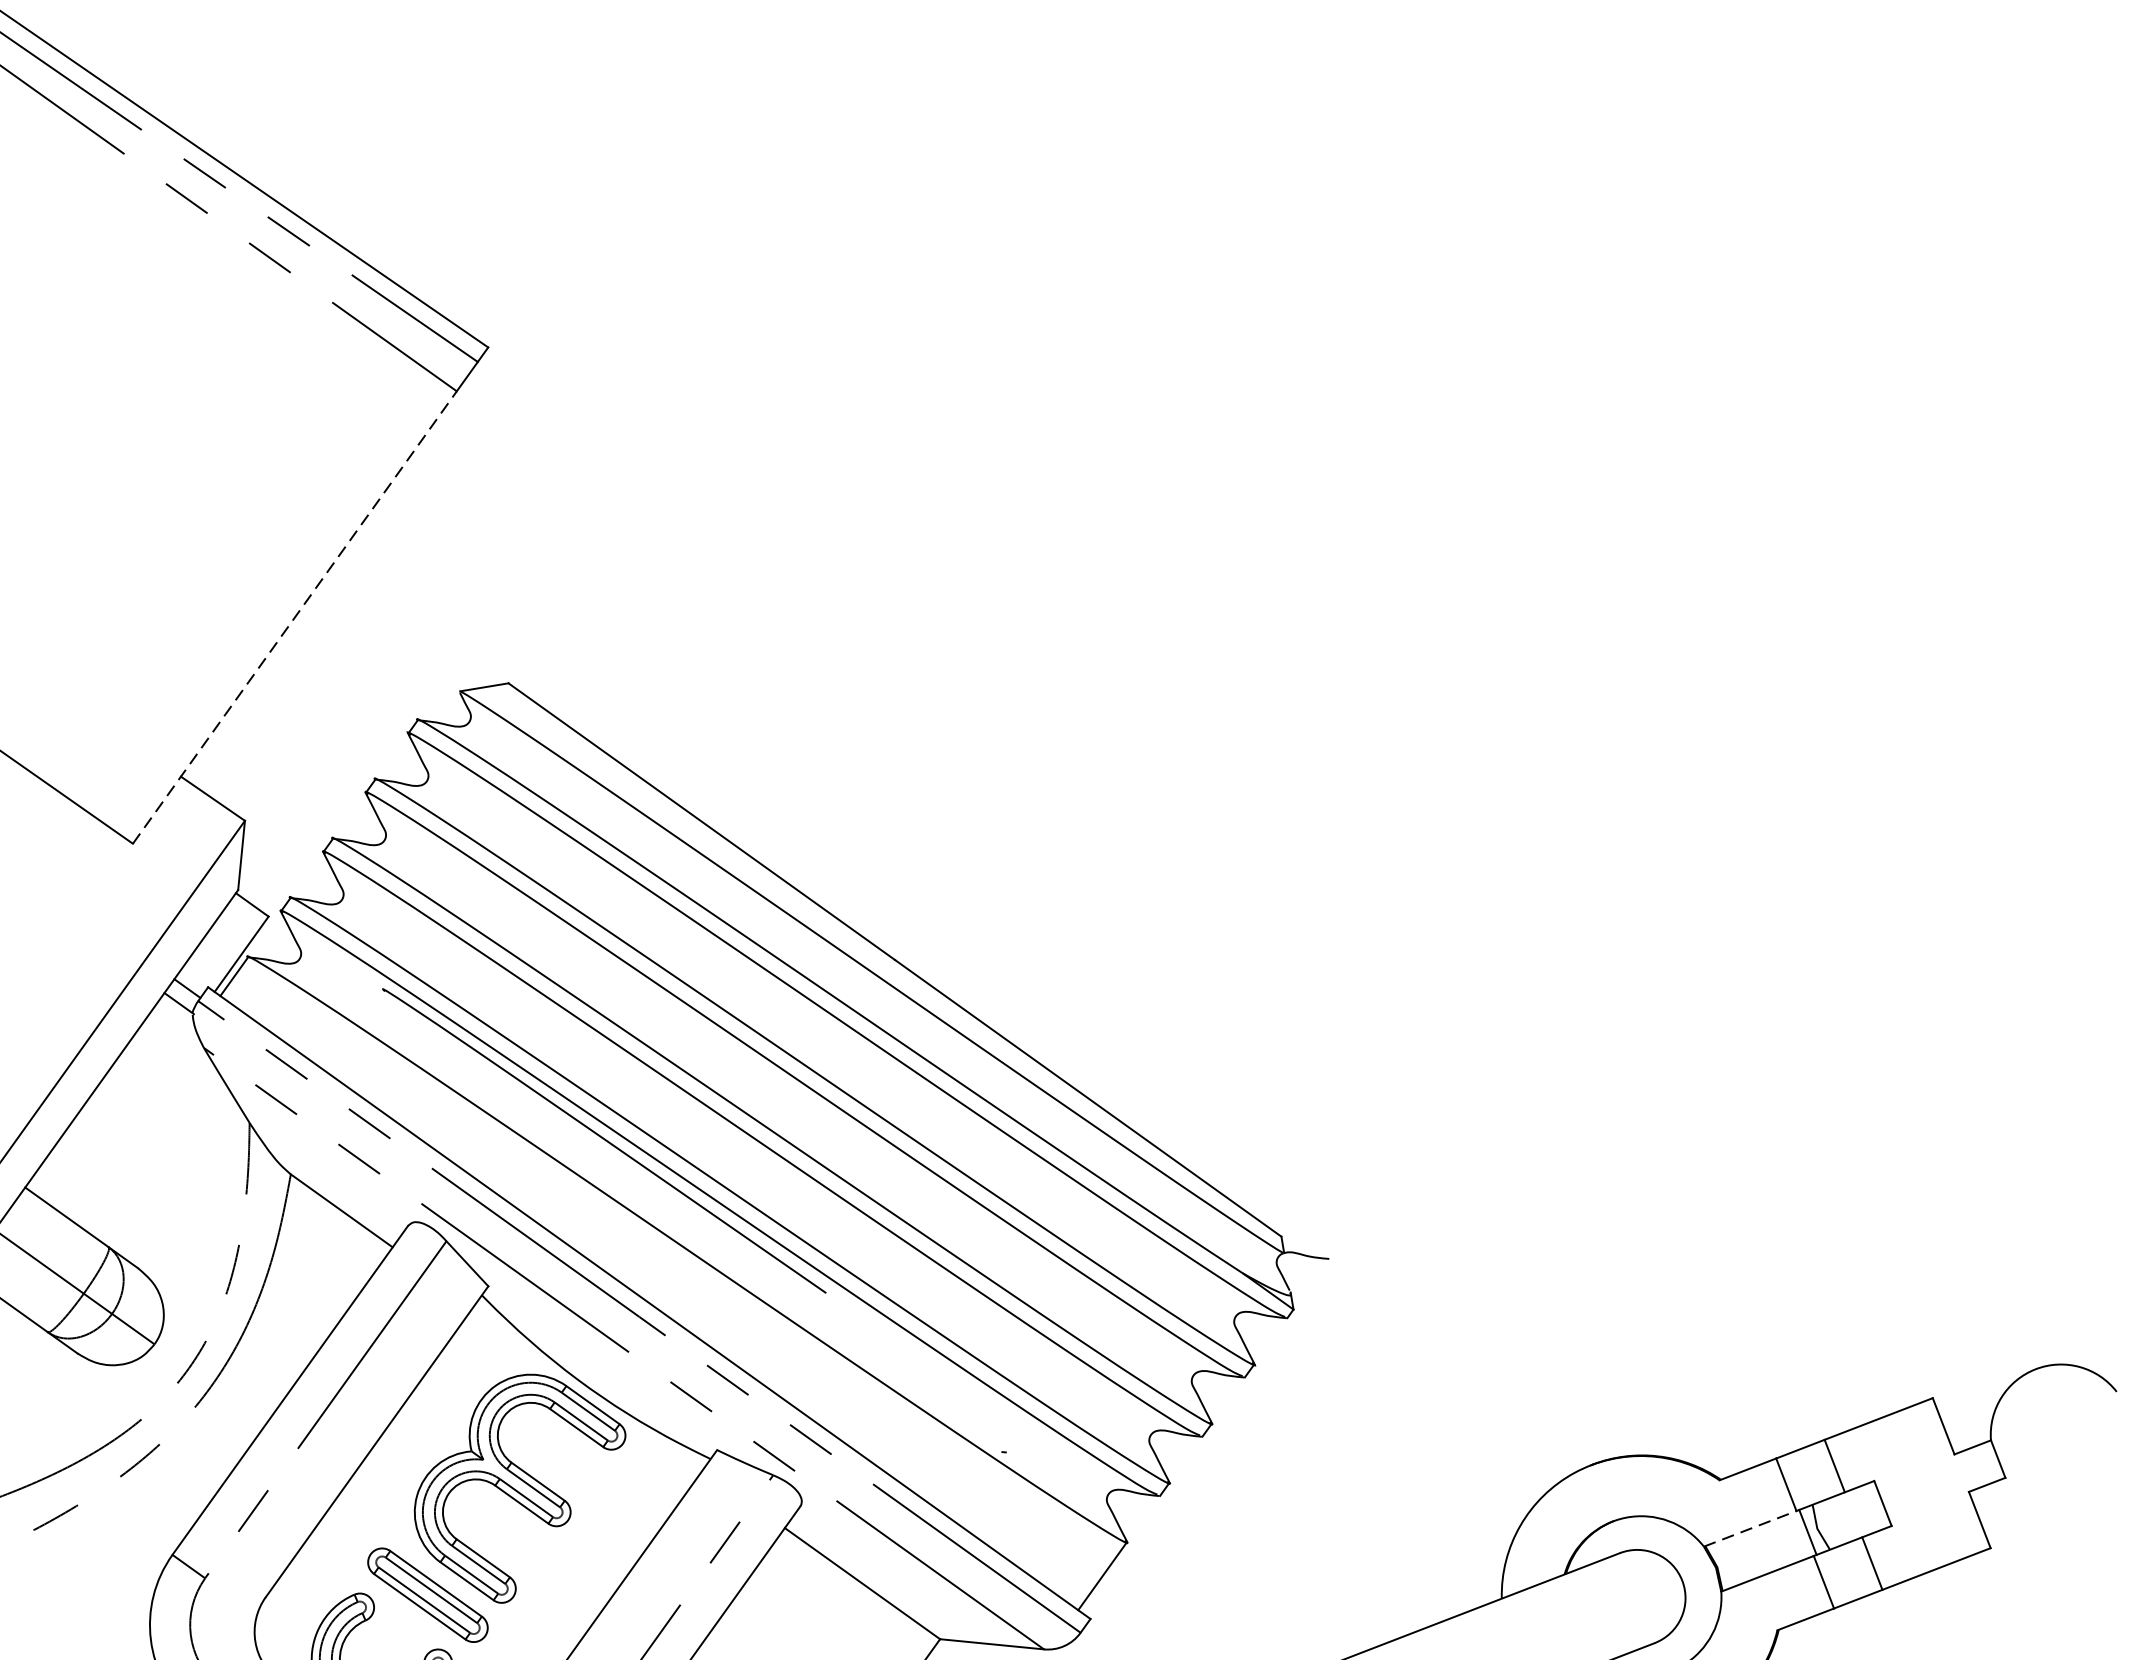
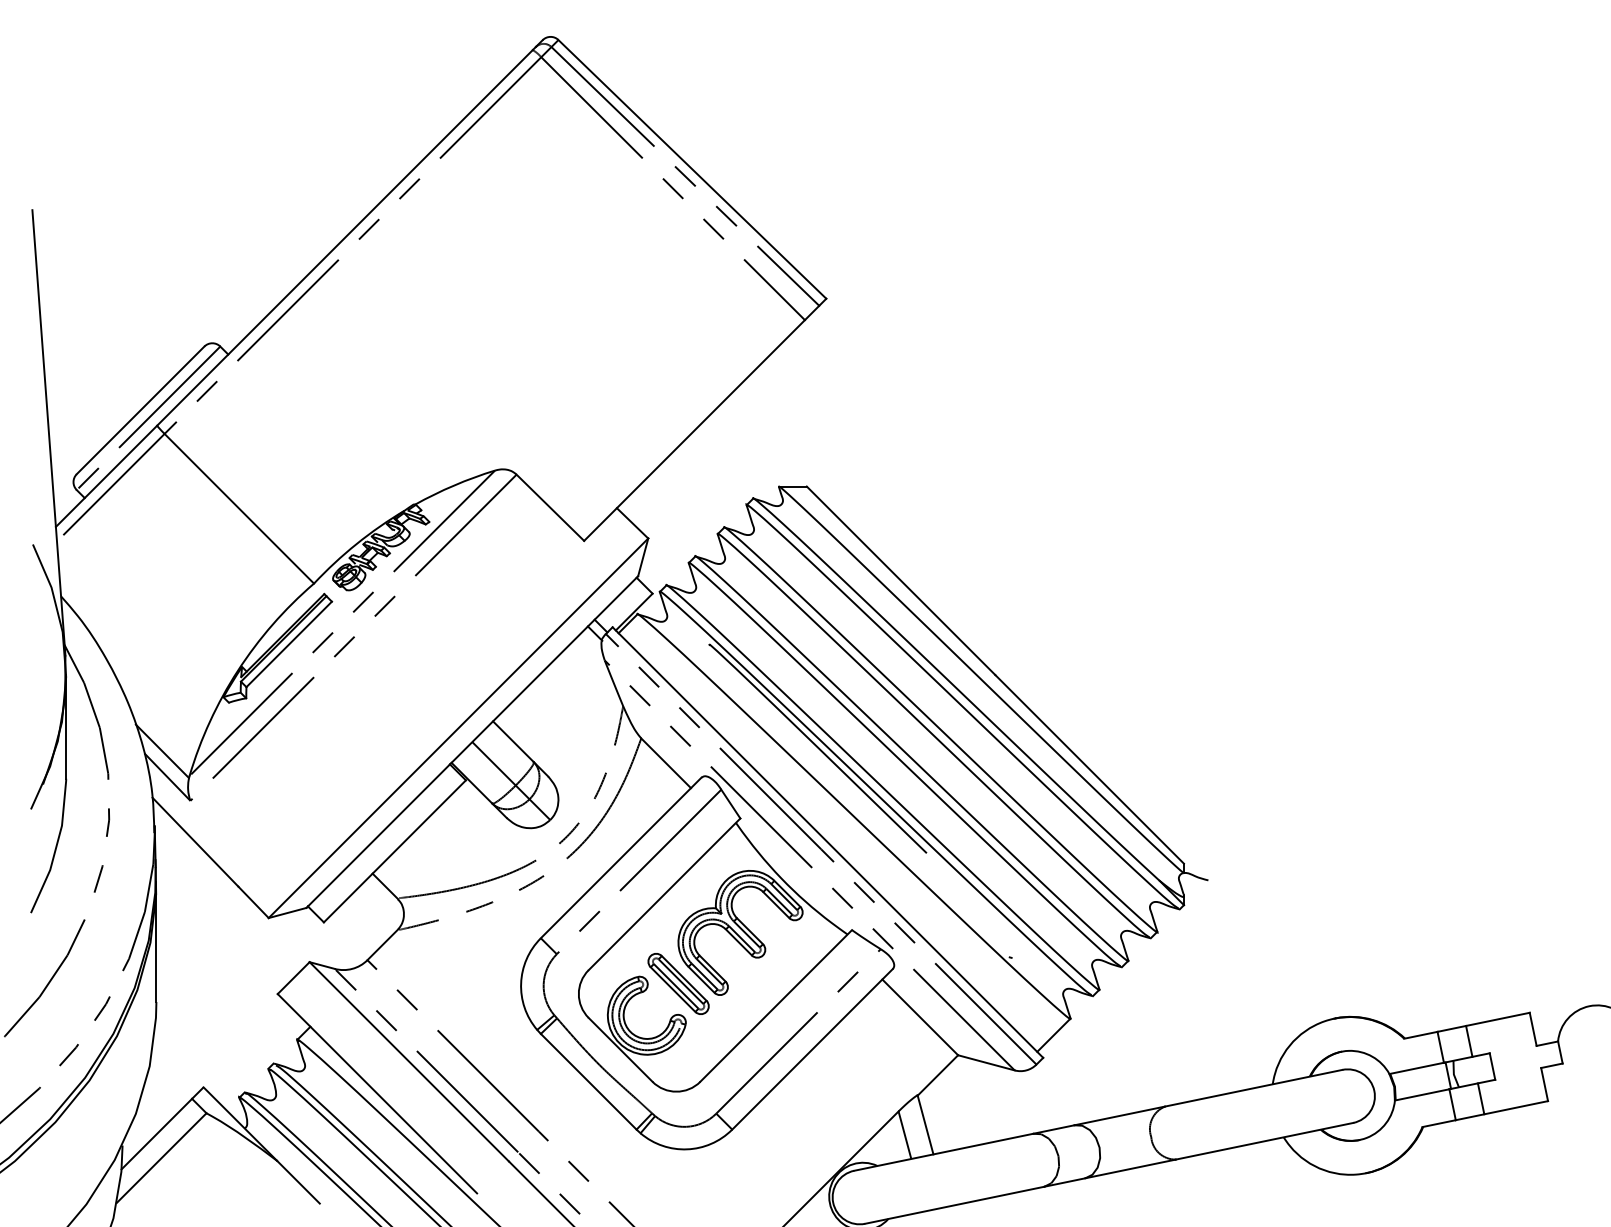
line: (294, 617) -> (694, 430), dashed -> solid
line: (1749, 1529) -> (1416, 1068), dashed -> solid

